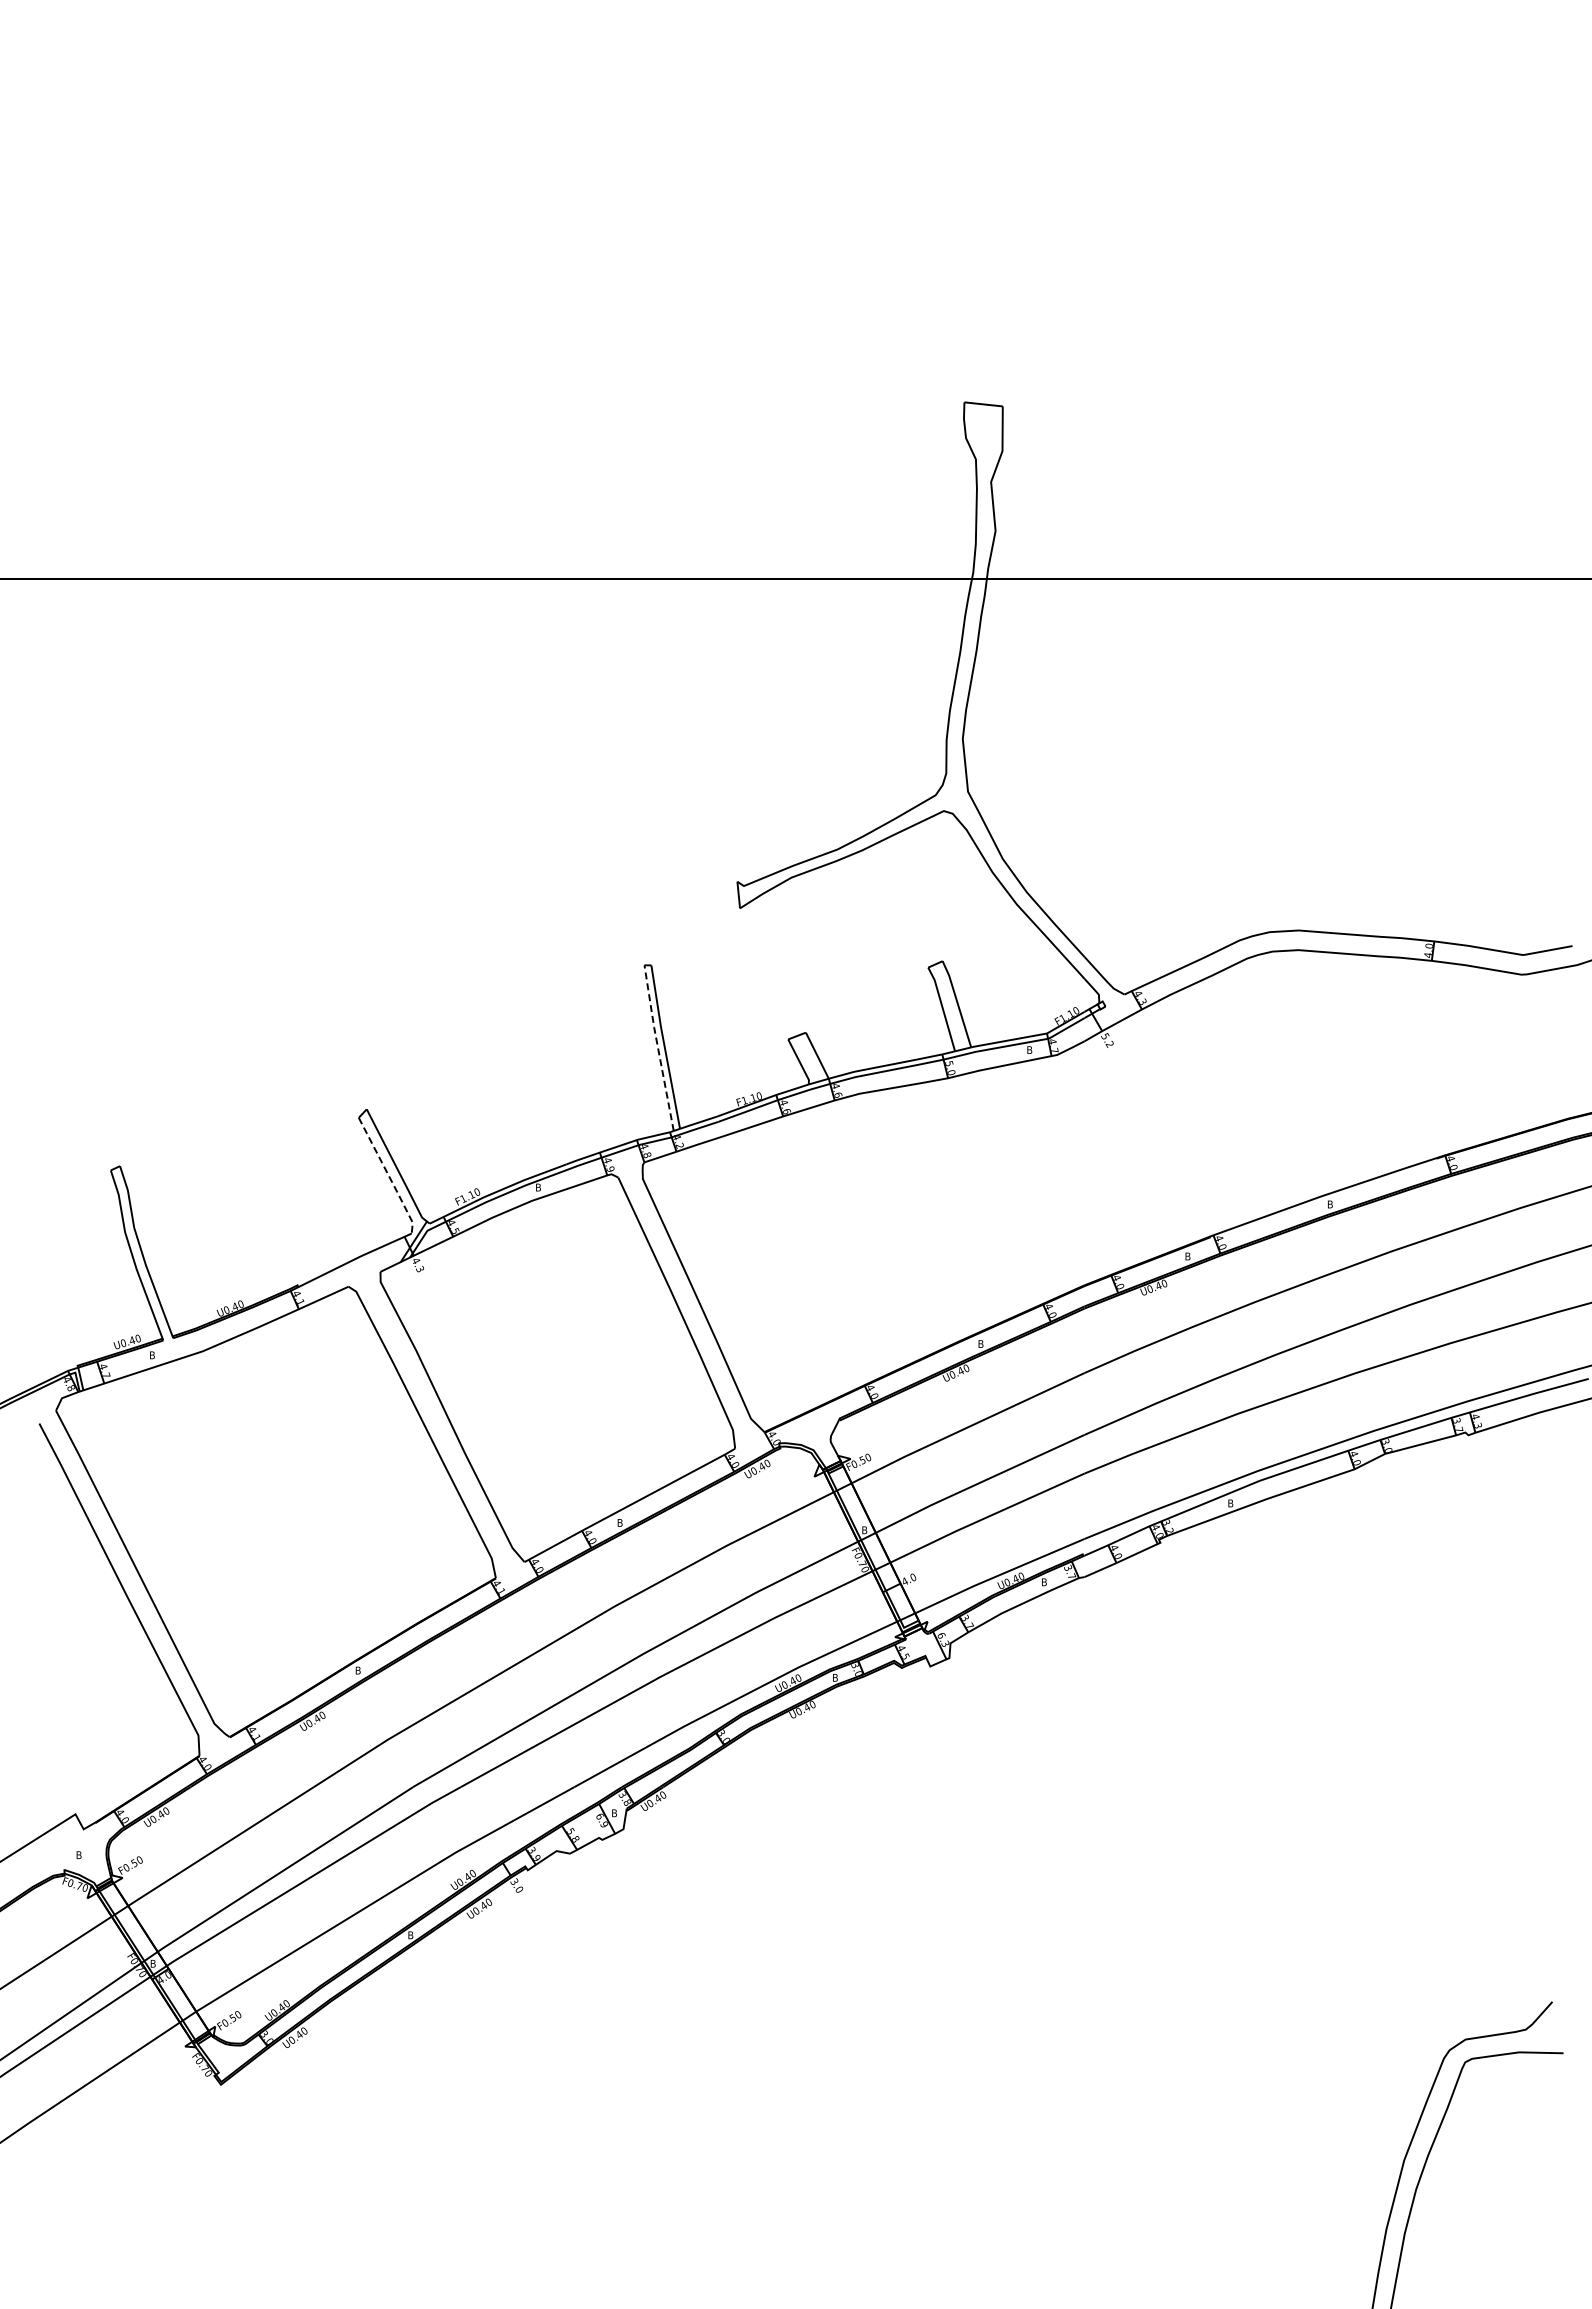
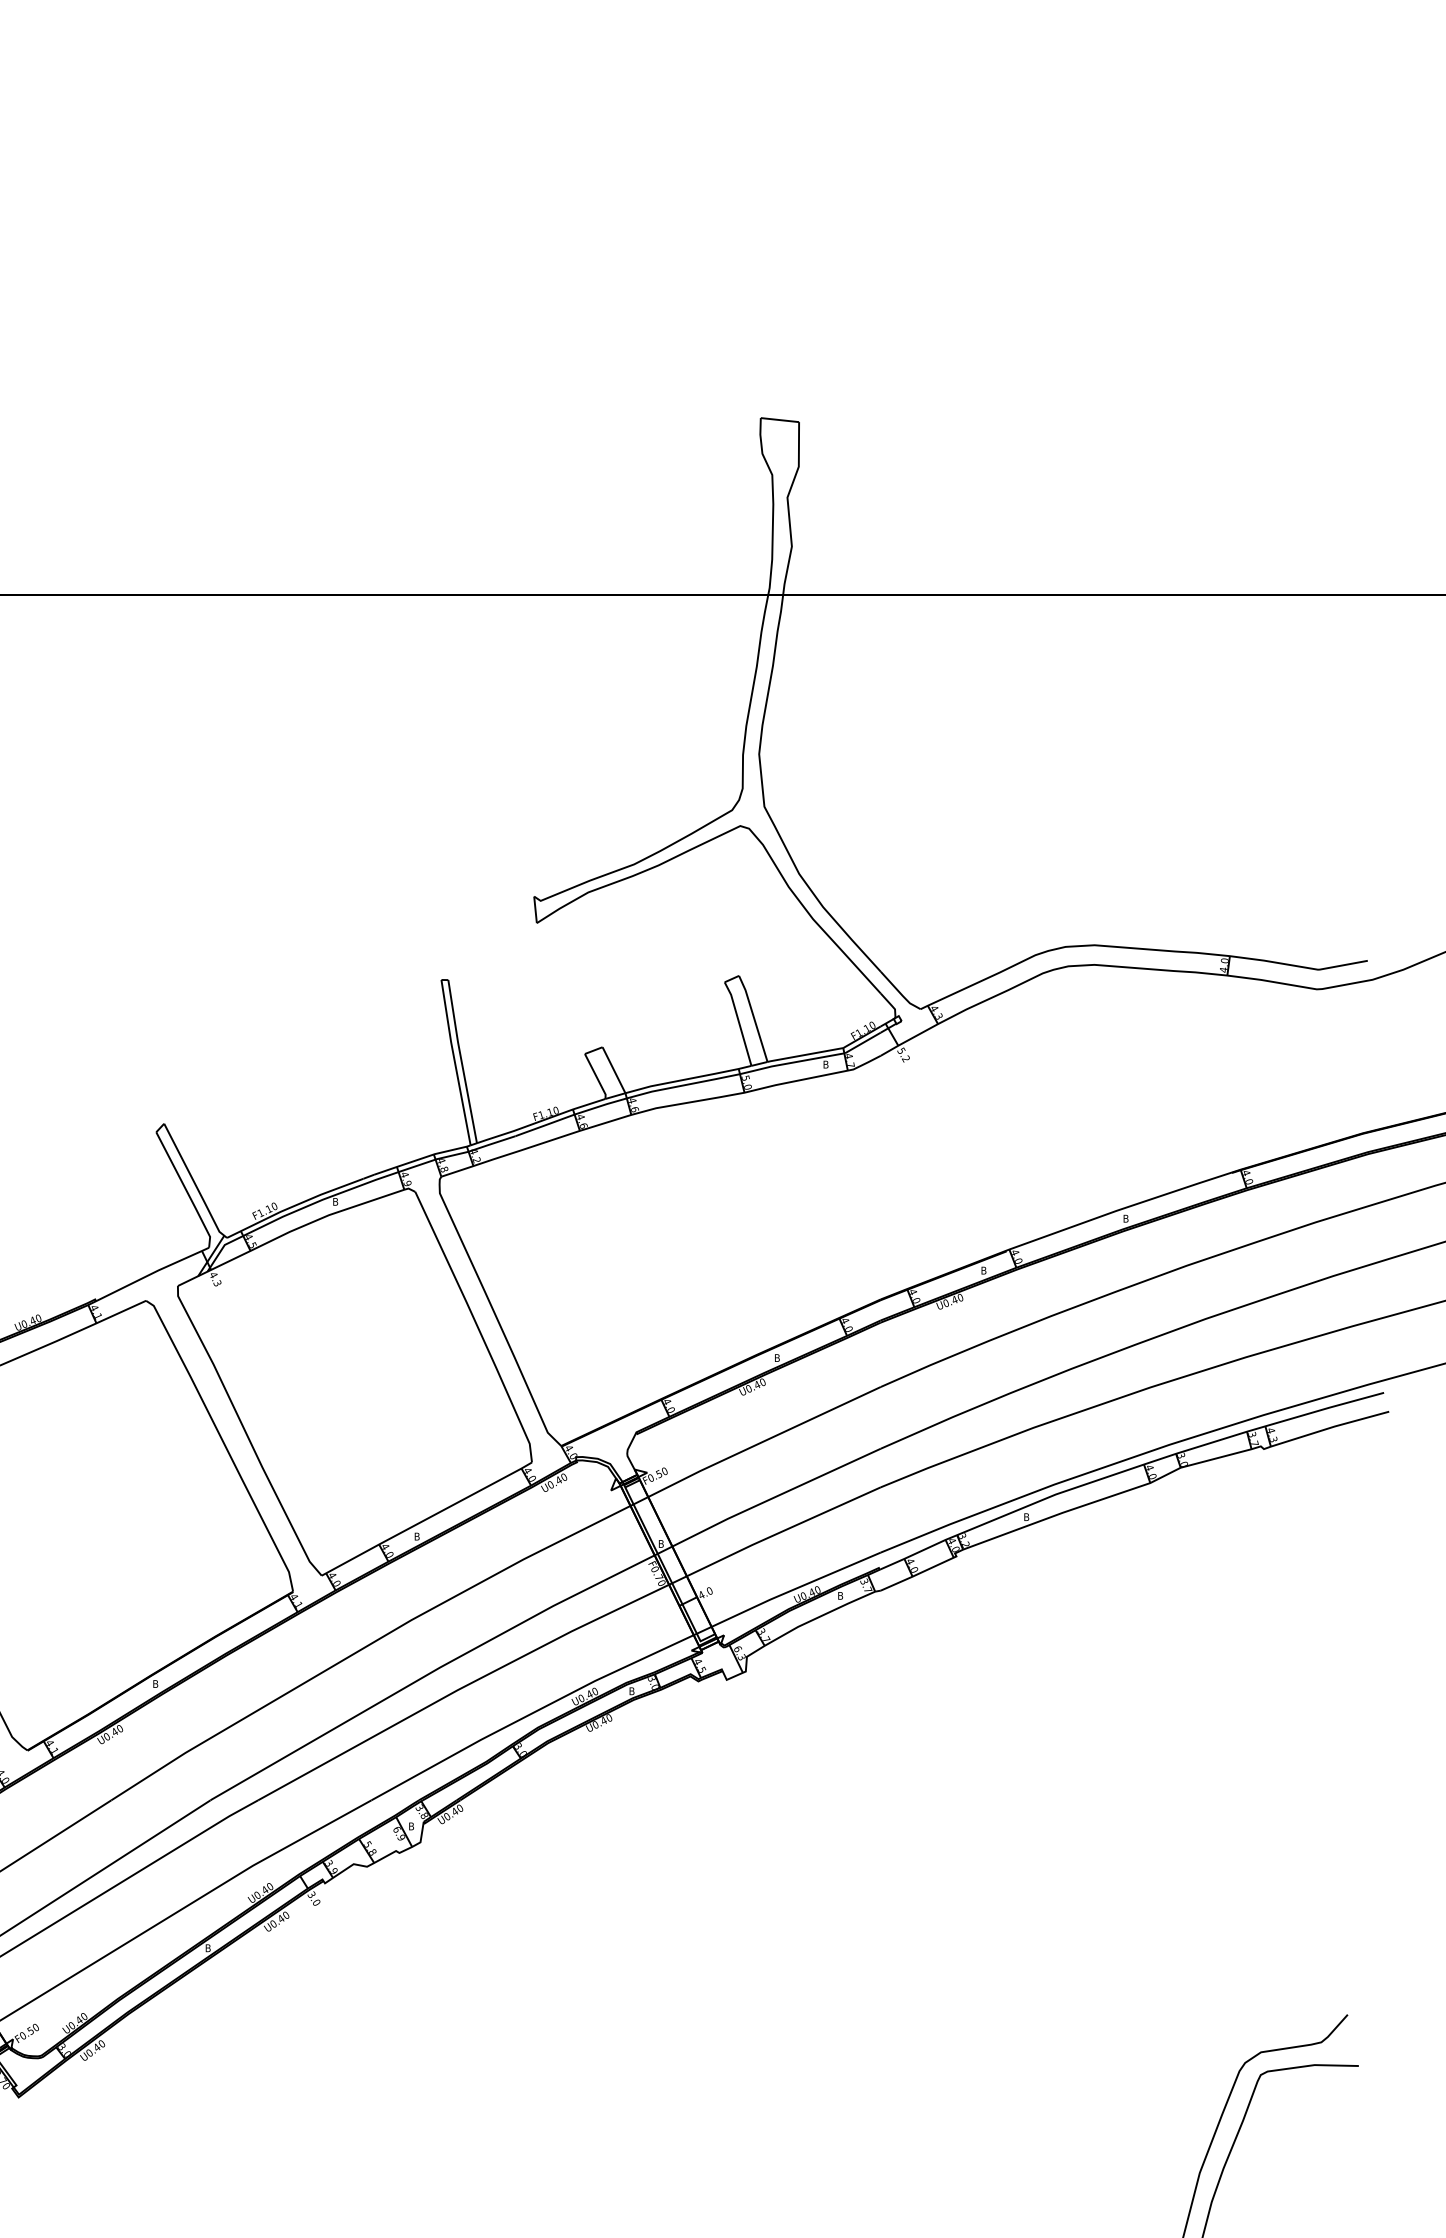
line: (657, 1047) -> (454, 1062), dashed -> solid
line: (389, 1176) -> (186, 1190), dashed -> solid

